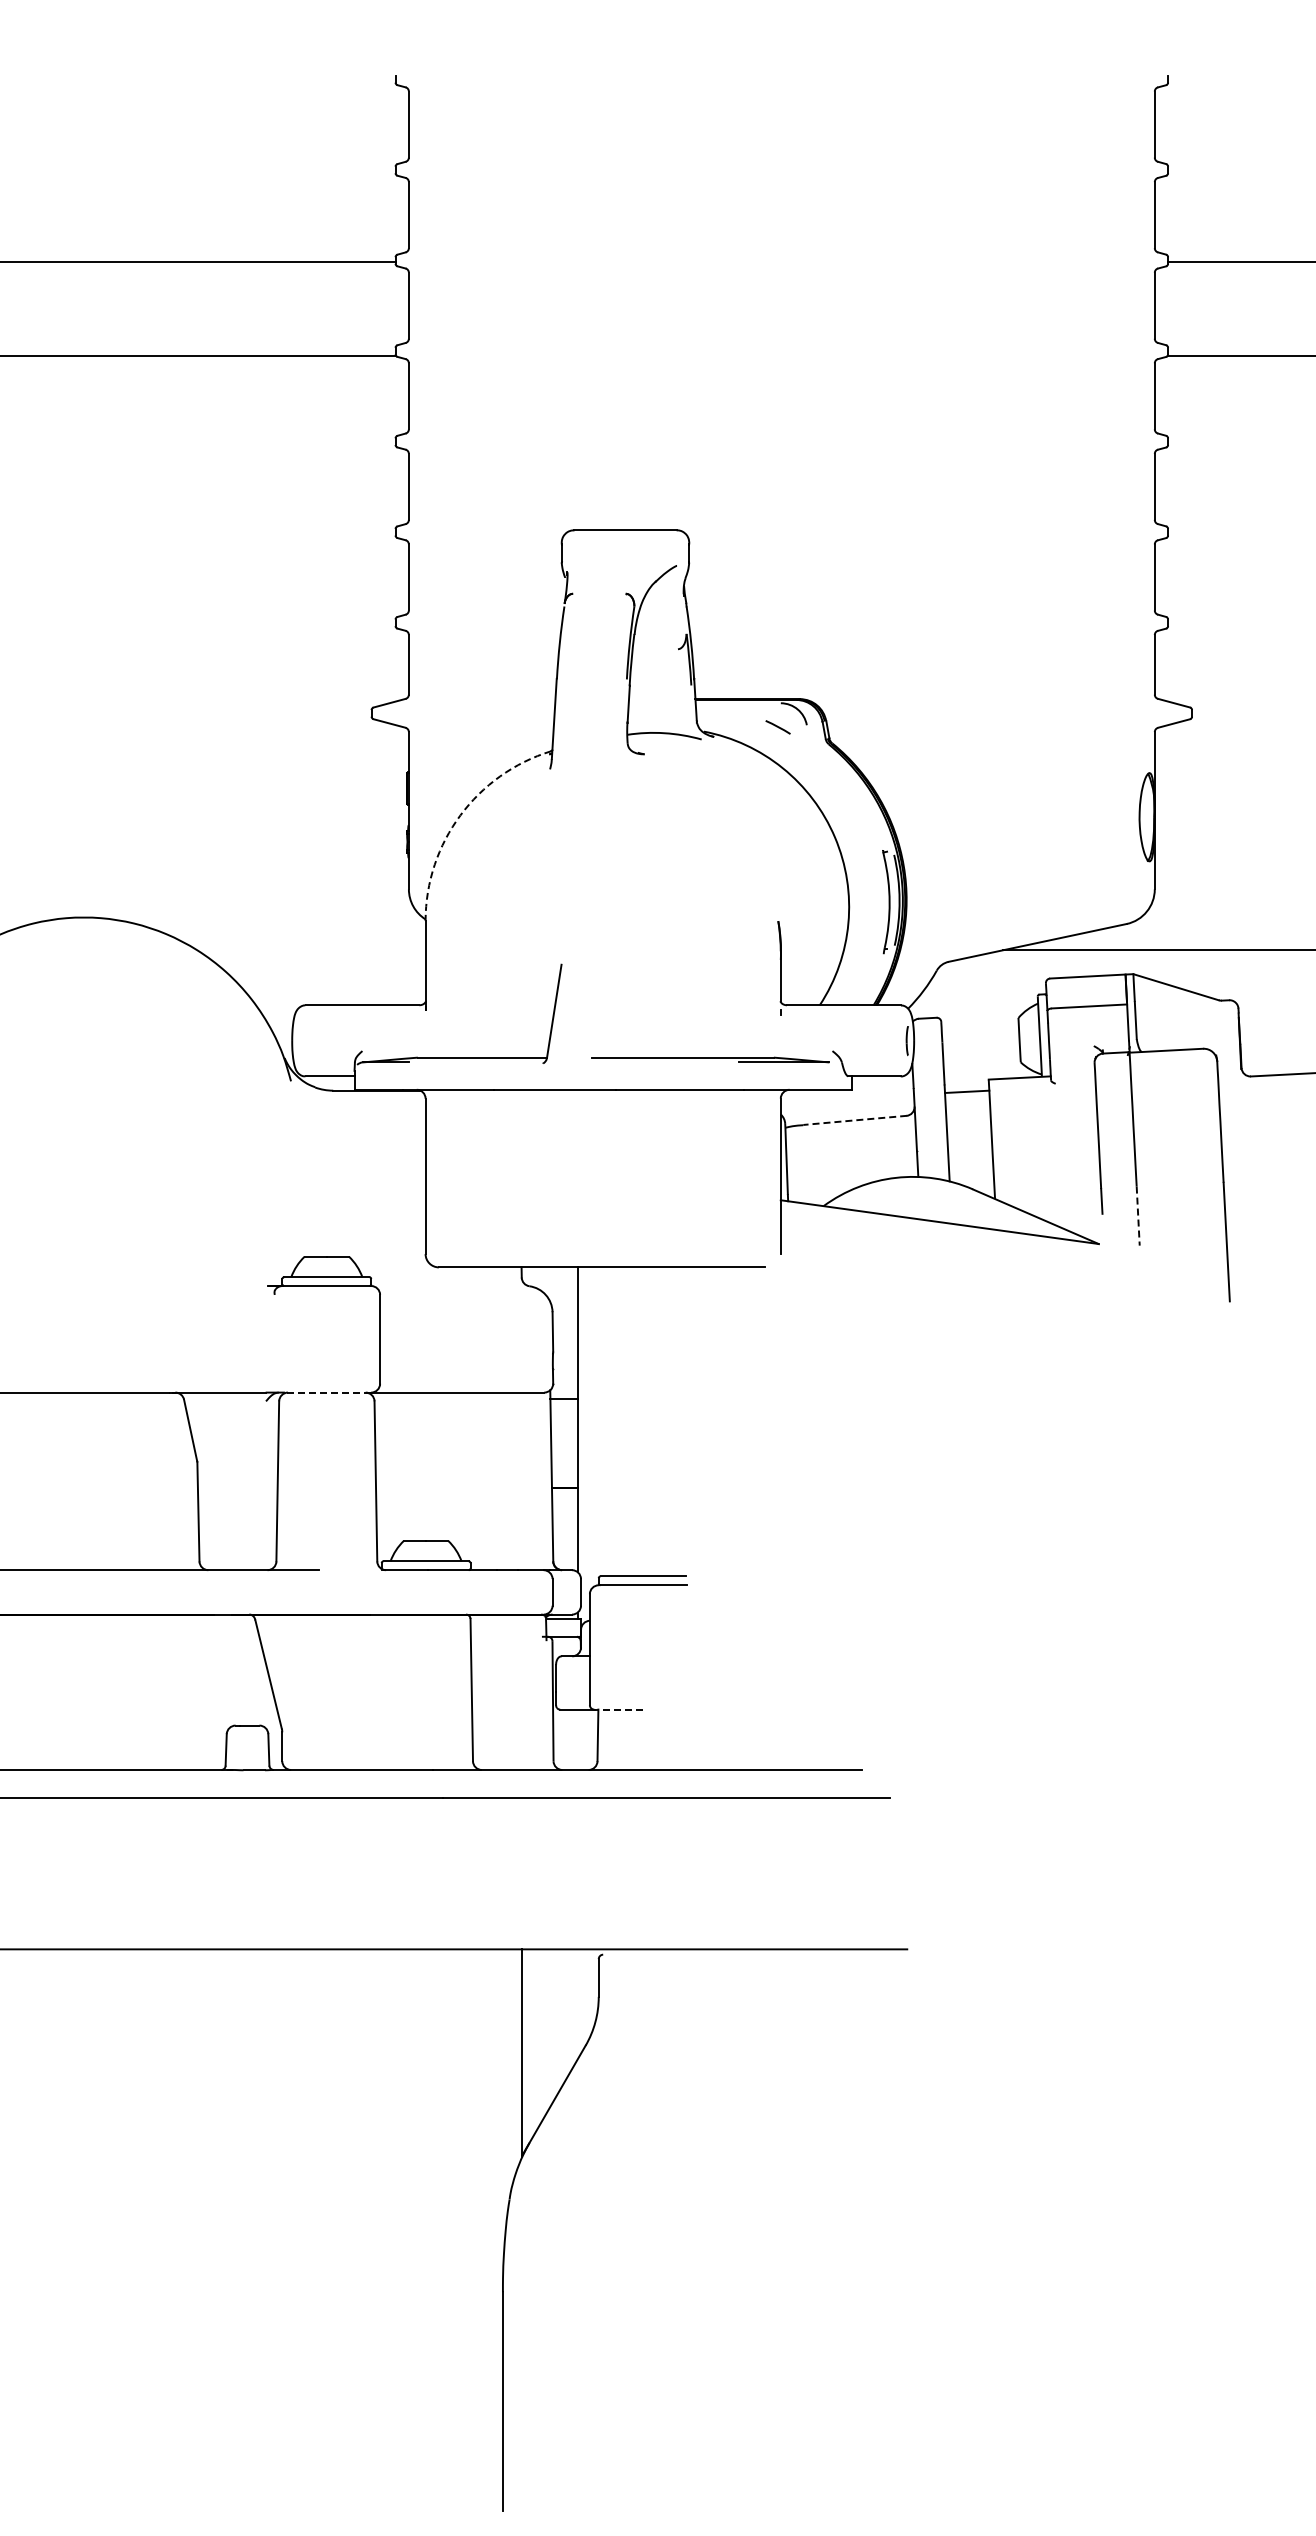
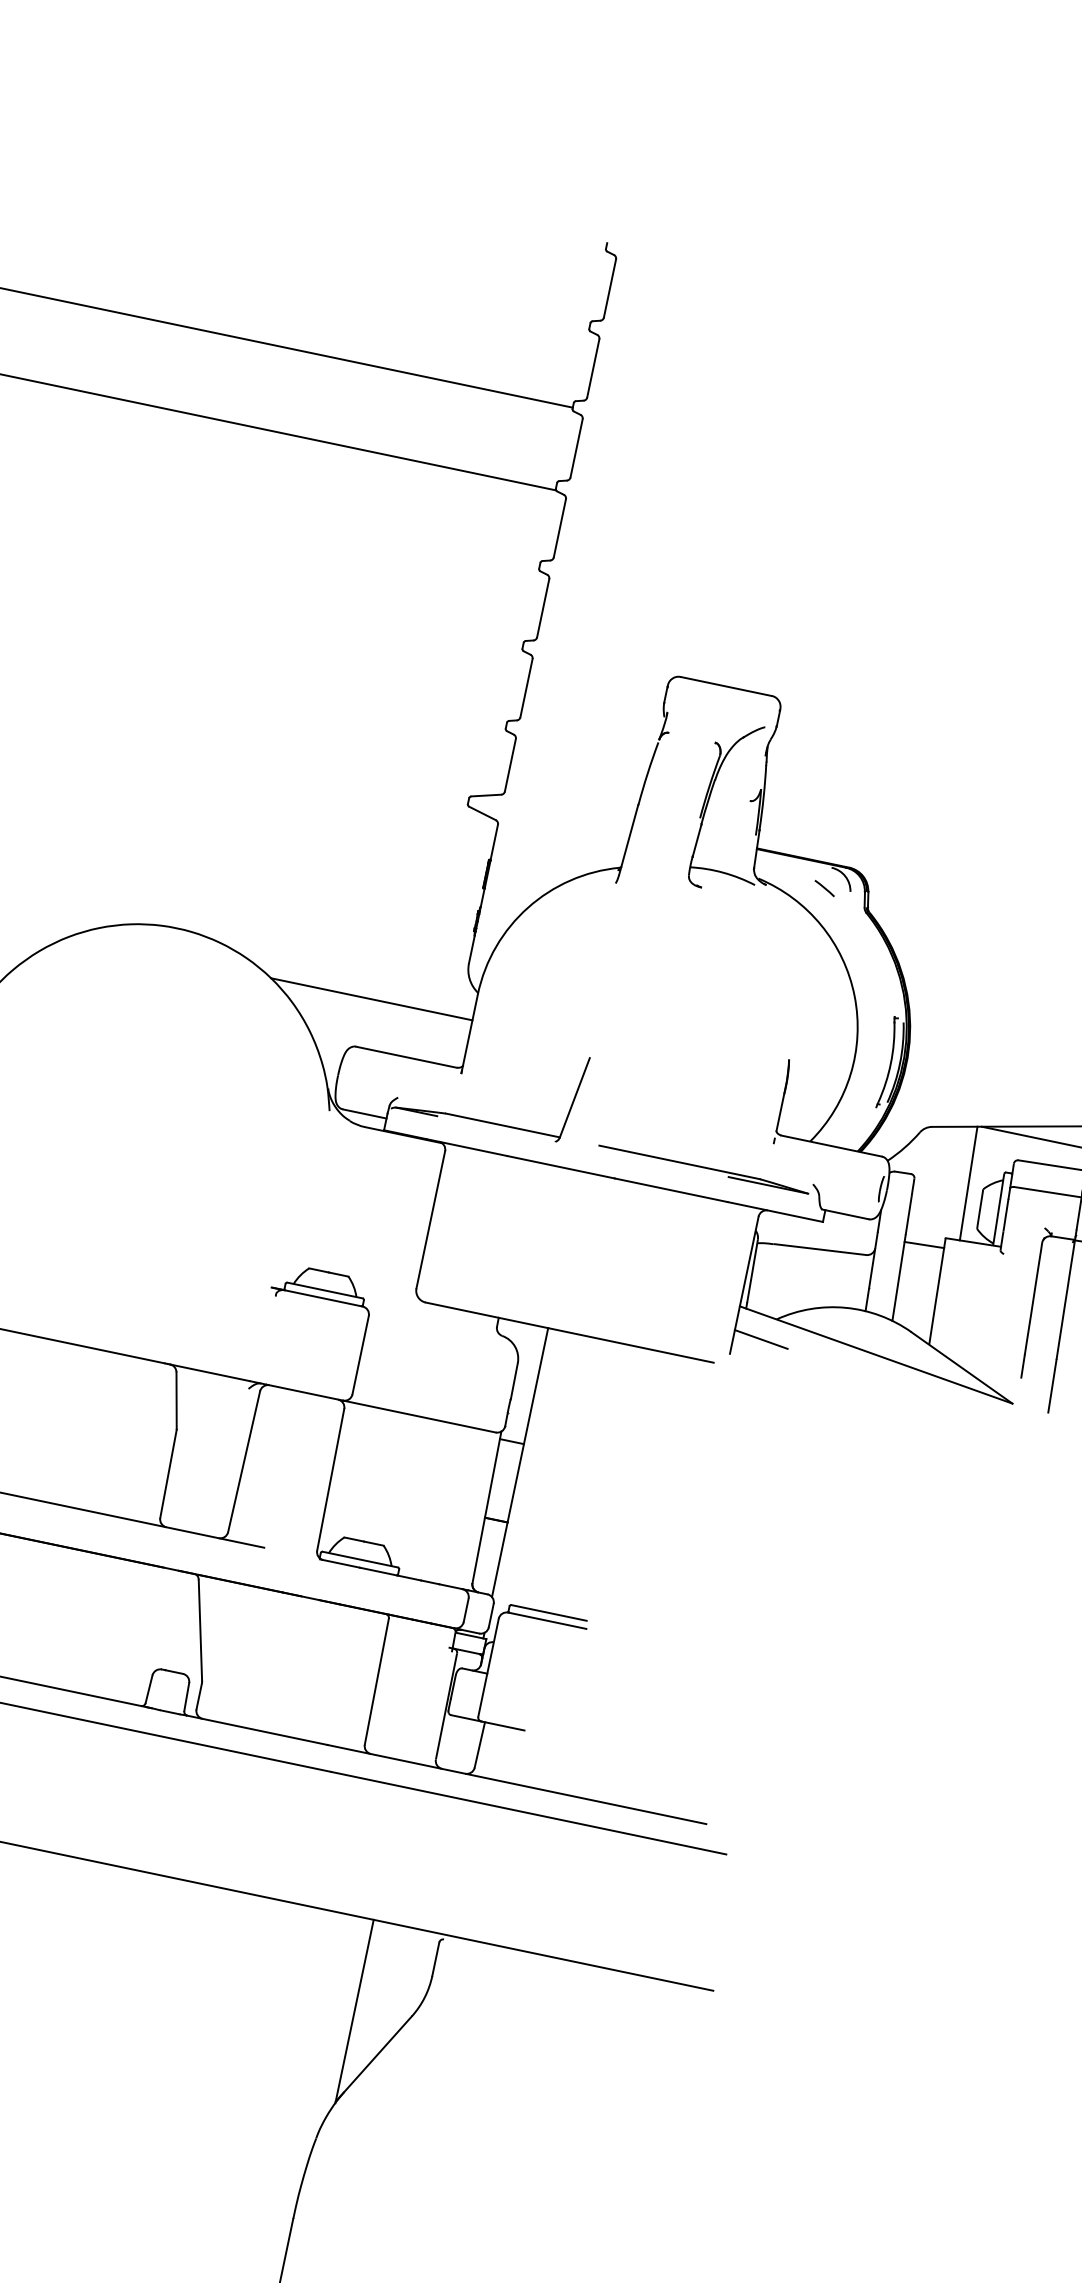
arc: (460, 815) -> (528, 907), dashed -> solid
line: (311, 950) -> (371, 999), added
line: (1000, 1014) -> (968, 1182), added
line: (854, 1120) -> (819, 1249), dashed -> solid
line: (1138, 1216) -> (1052, 1386), dashed -> solid
line: (811, 1231) -> (761, 1339), added
line: (327, 1392) -> (304, 1392), dashed -> solid
line: (618, 1709) -> (502, 1725), dashed -> solid

